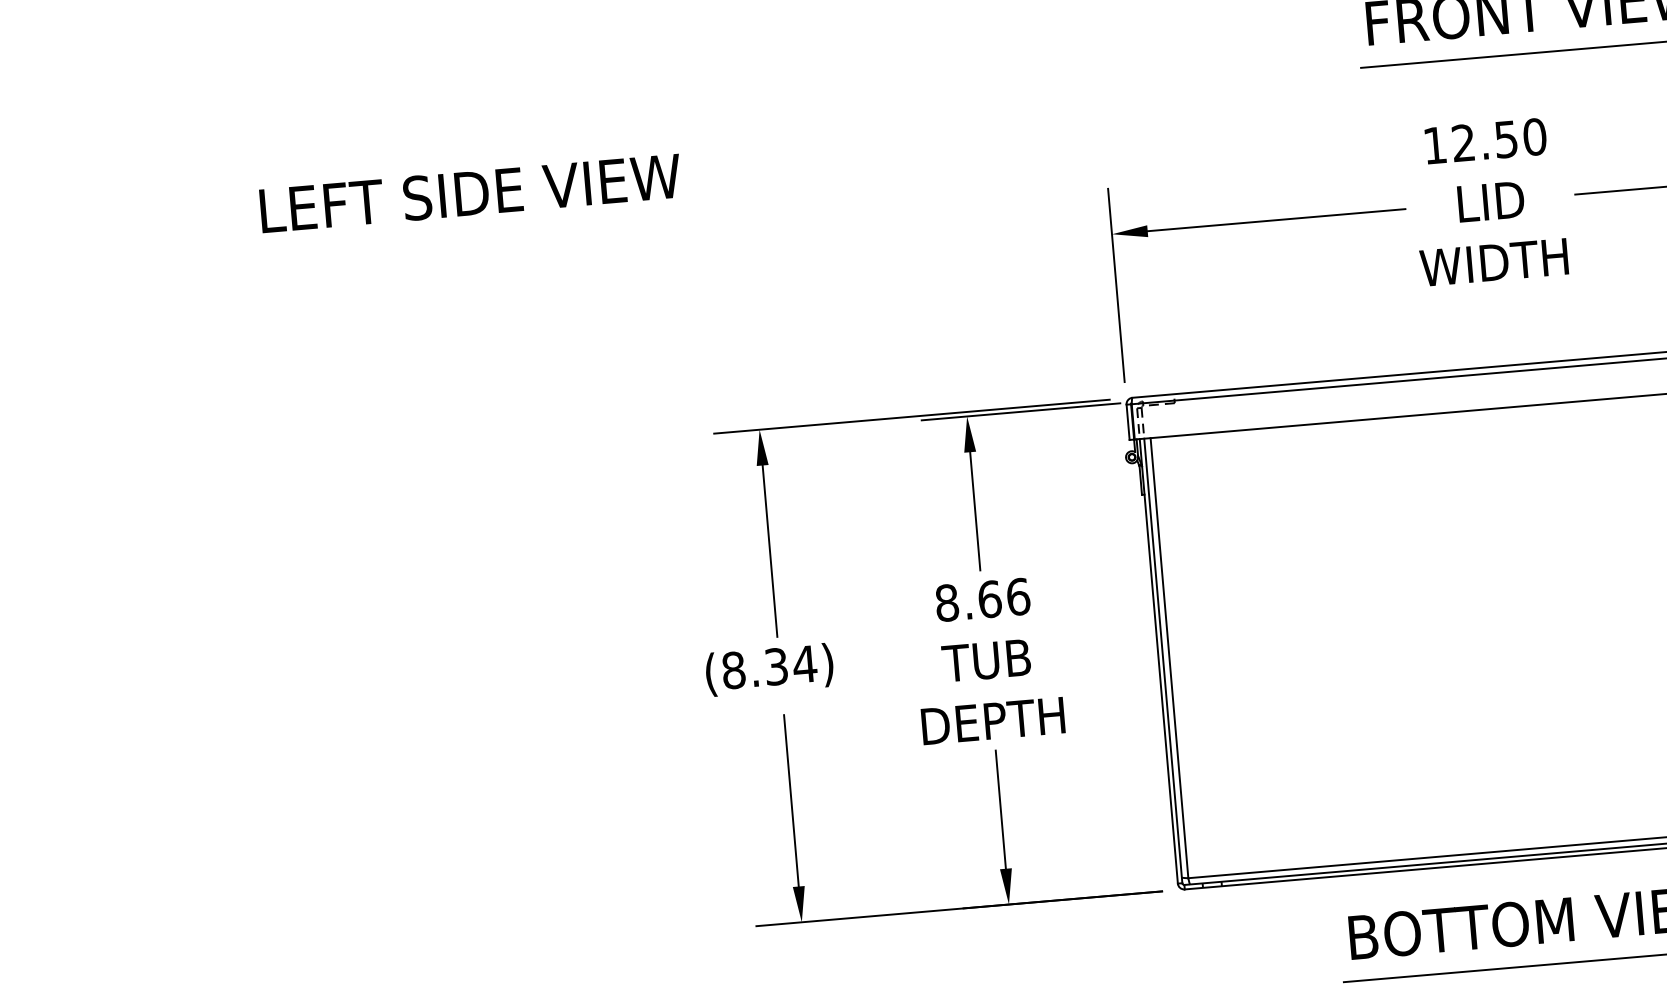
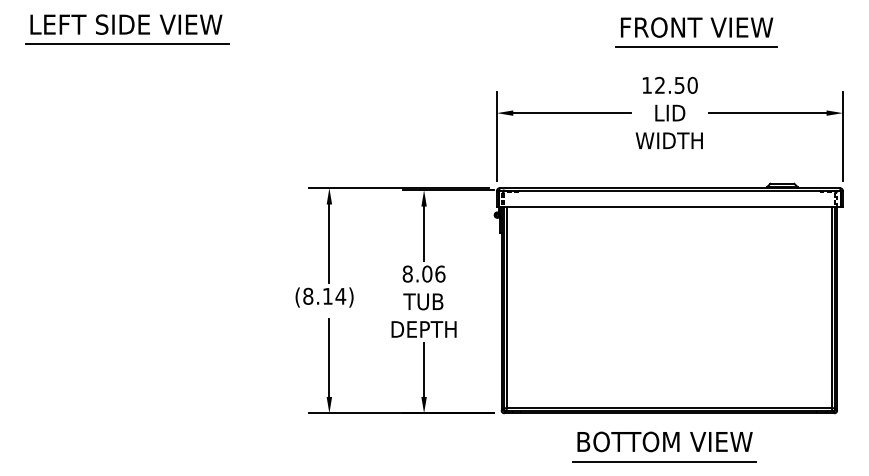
line: (291, 153) -> (127, 44), added
text: (470, 193) -> (126, 24), moved
text: (990, 598) -> (427, 273), 8.66 -> 8.06
text: (775, 664) -> (327, 295), (8.34) -> (8.14)

